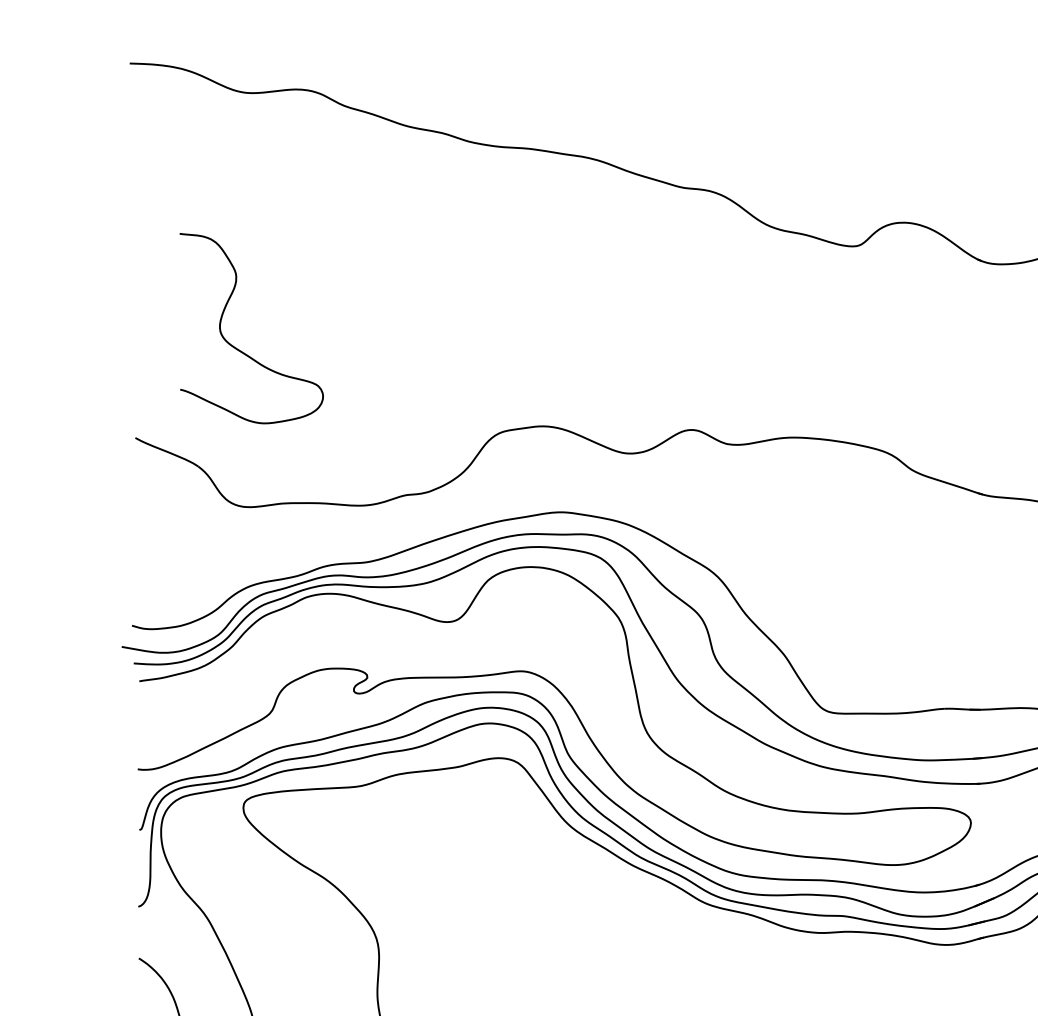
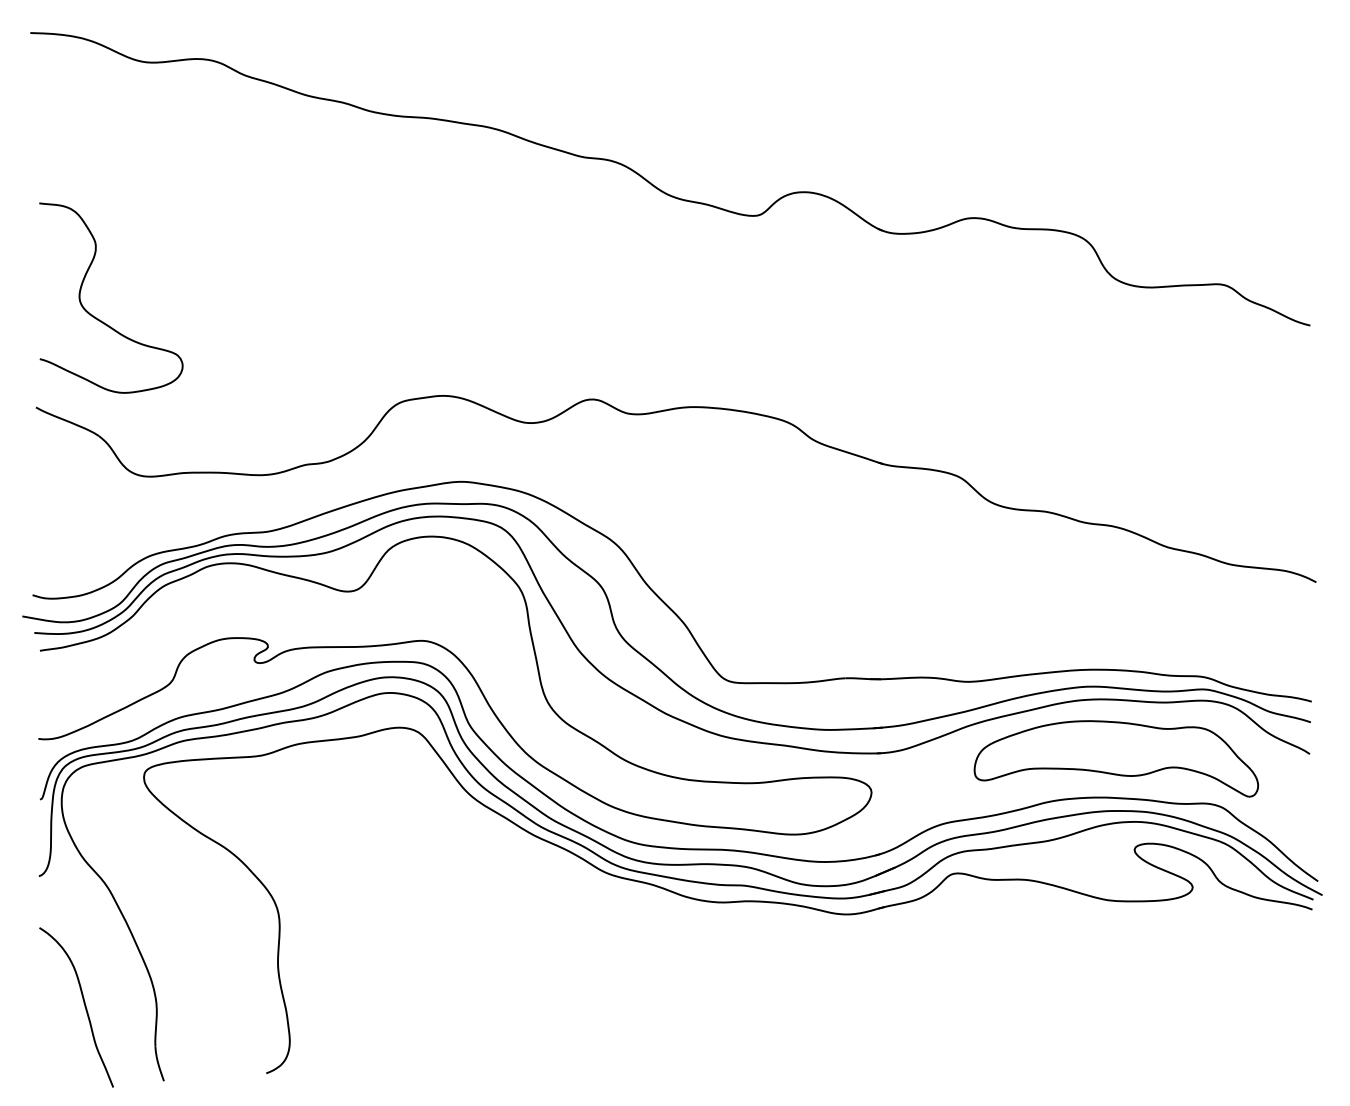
curve: (238, 348) -> (98, 318), moved

